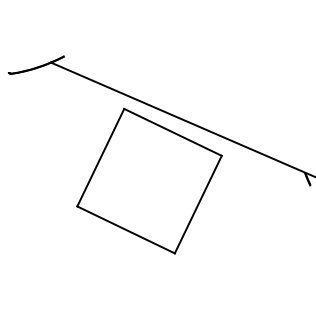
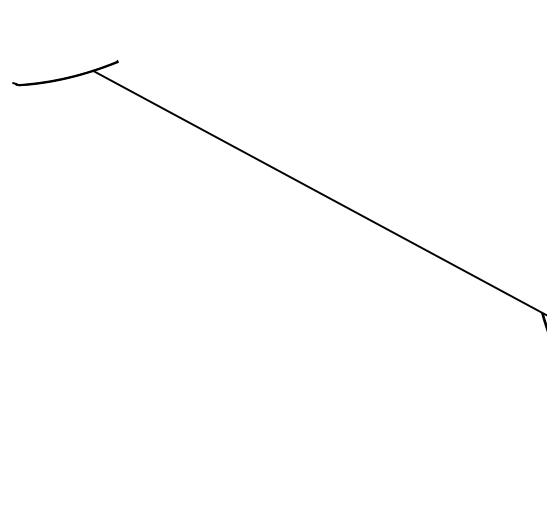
part: (149, 180) -> (255, 302), removed

